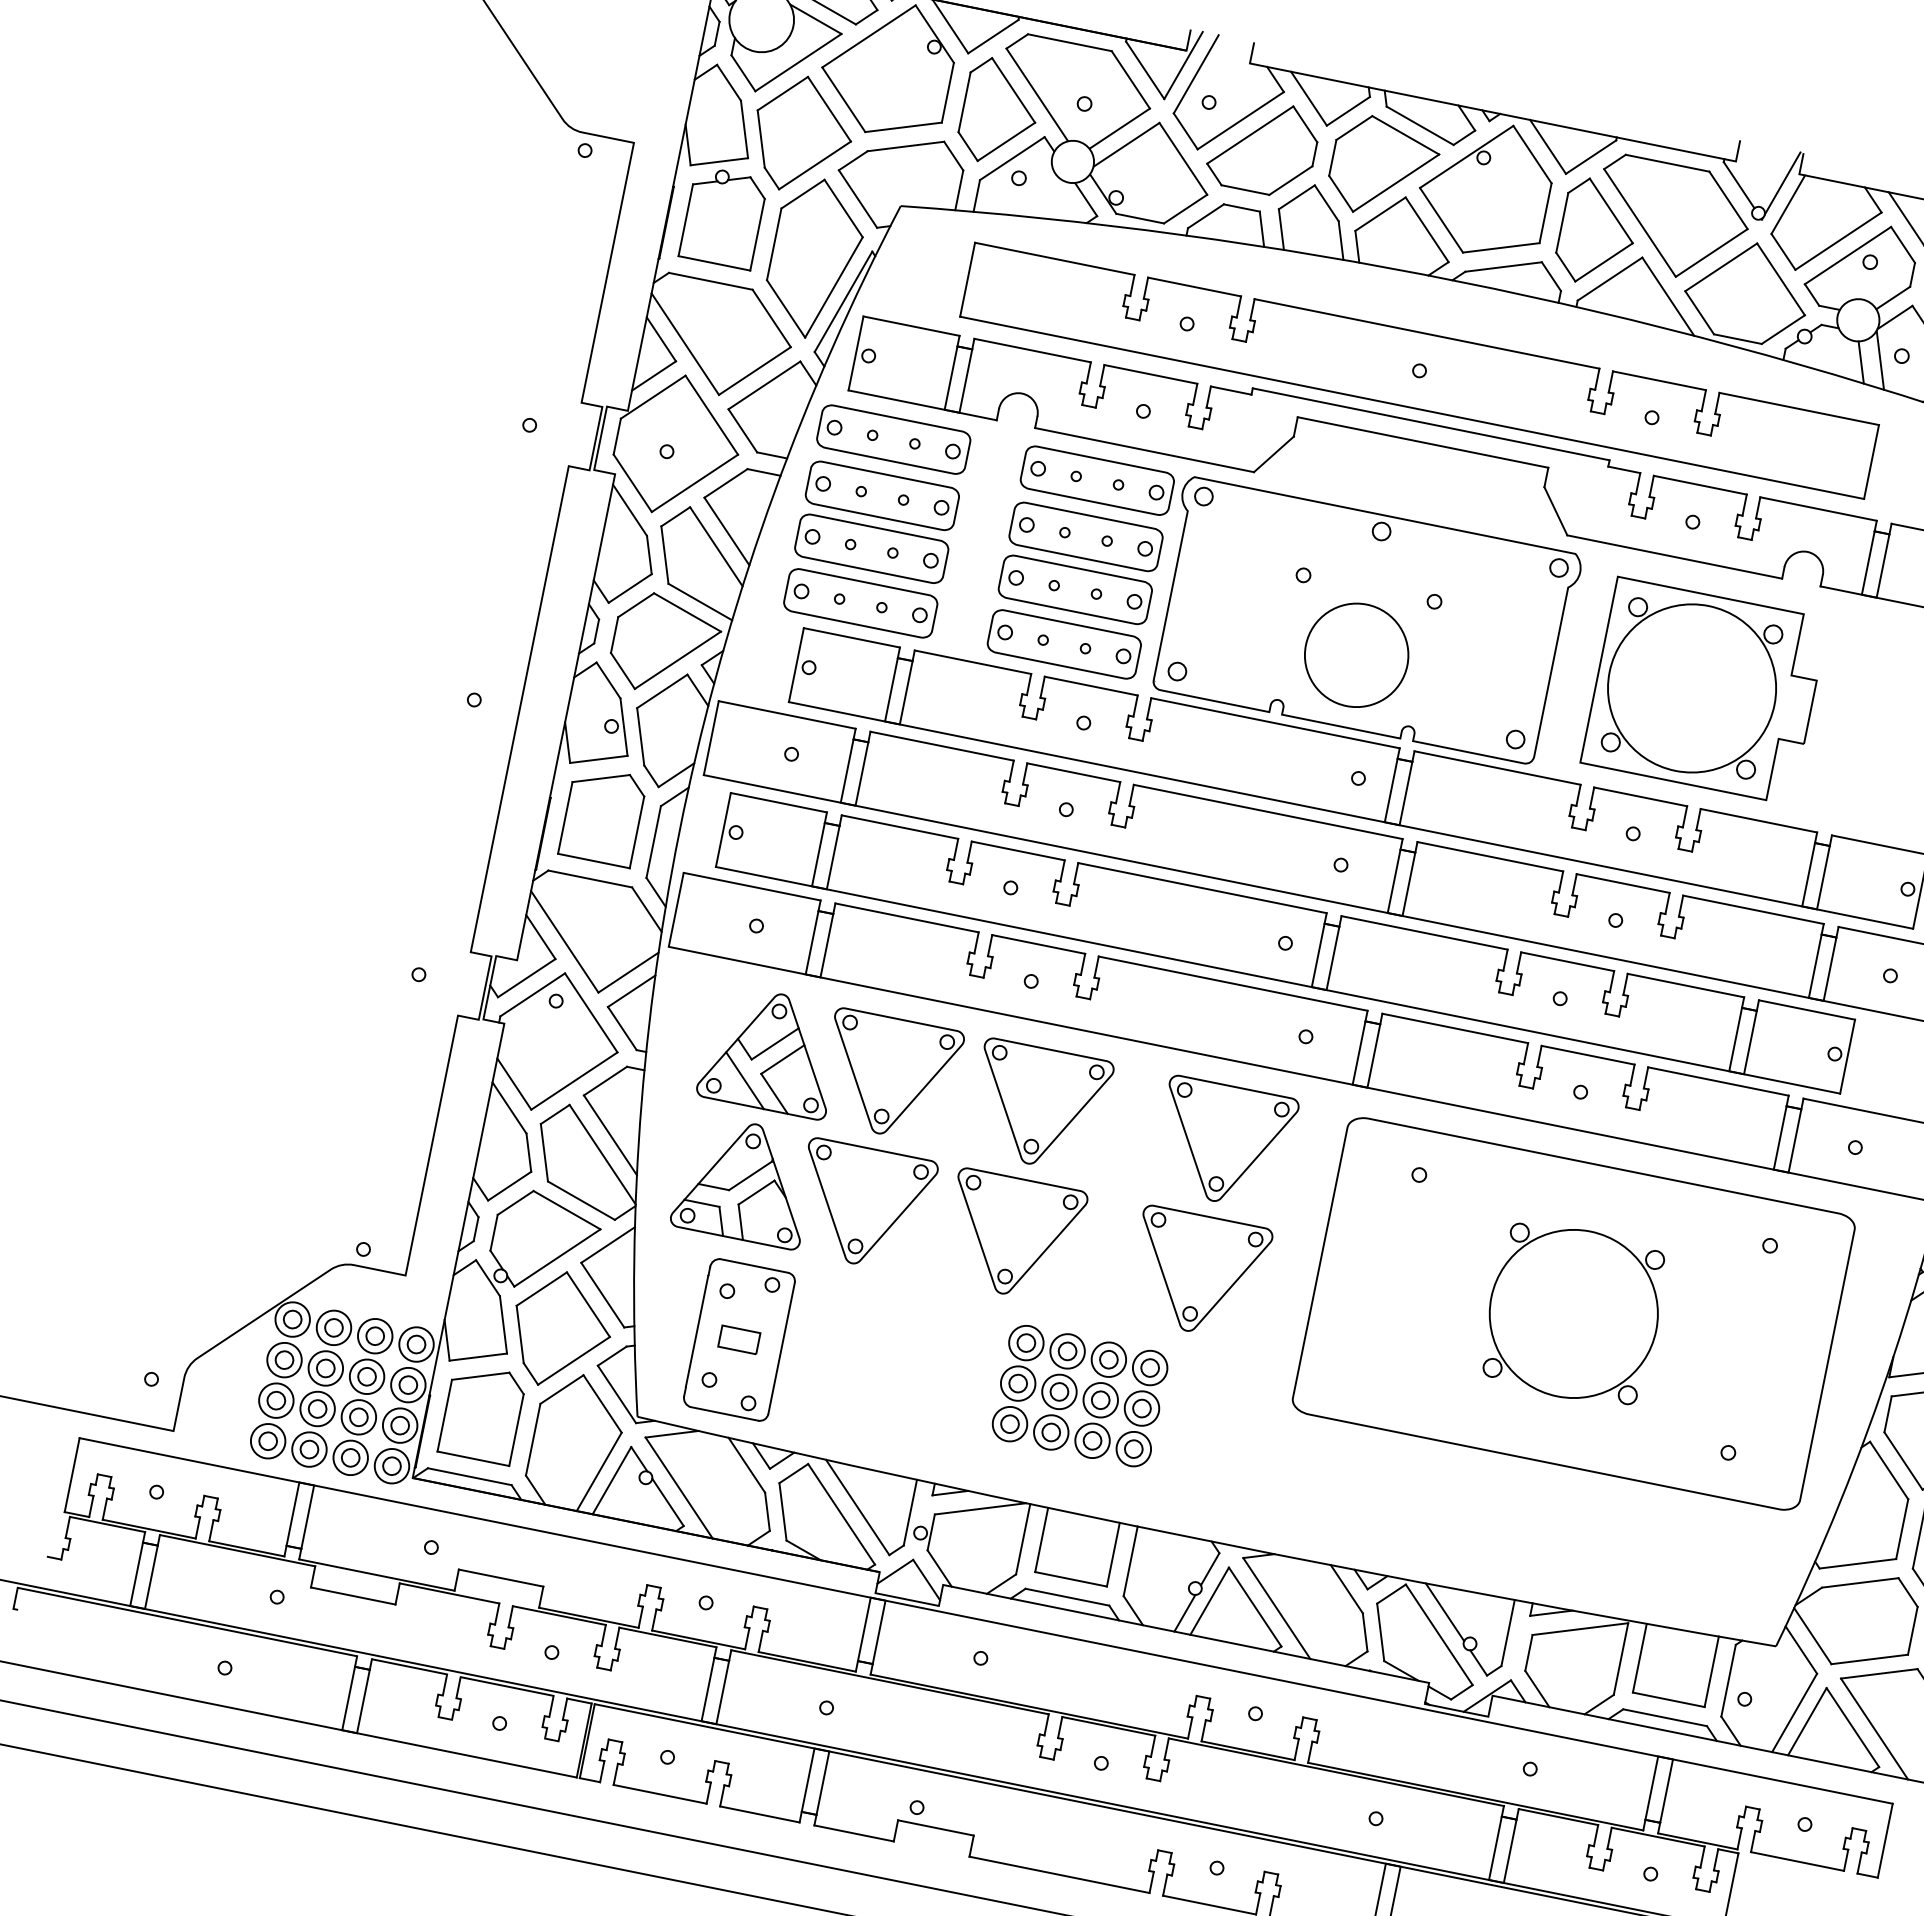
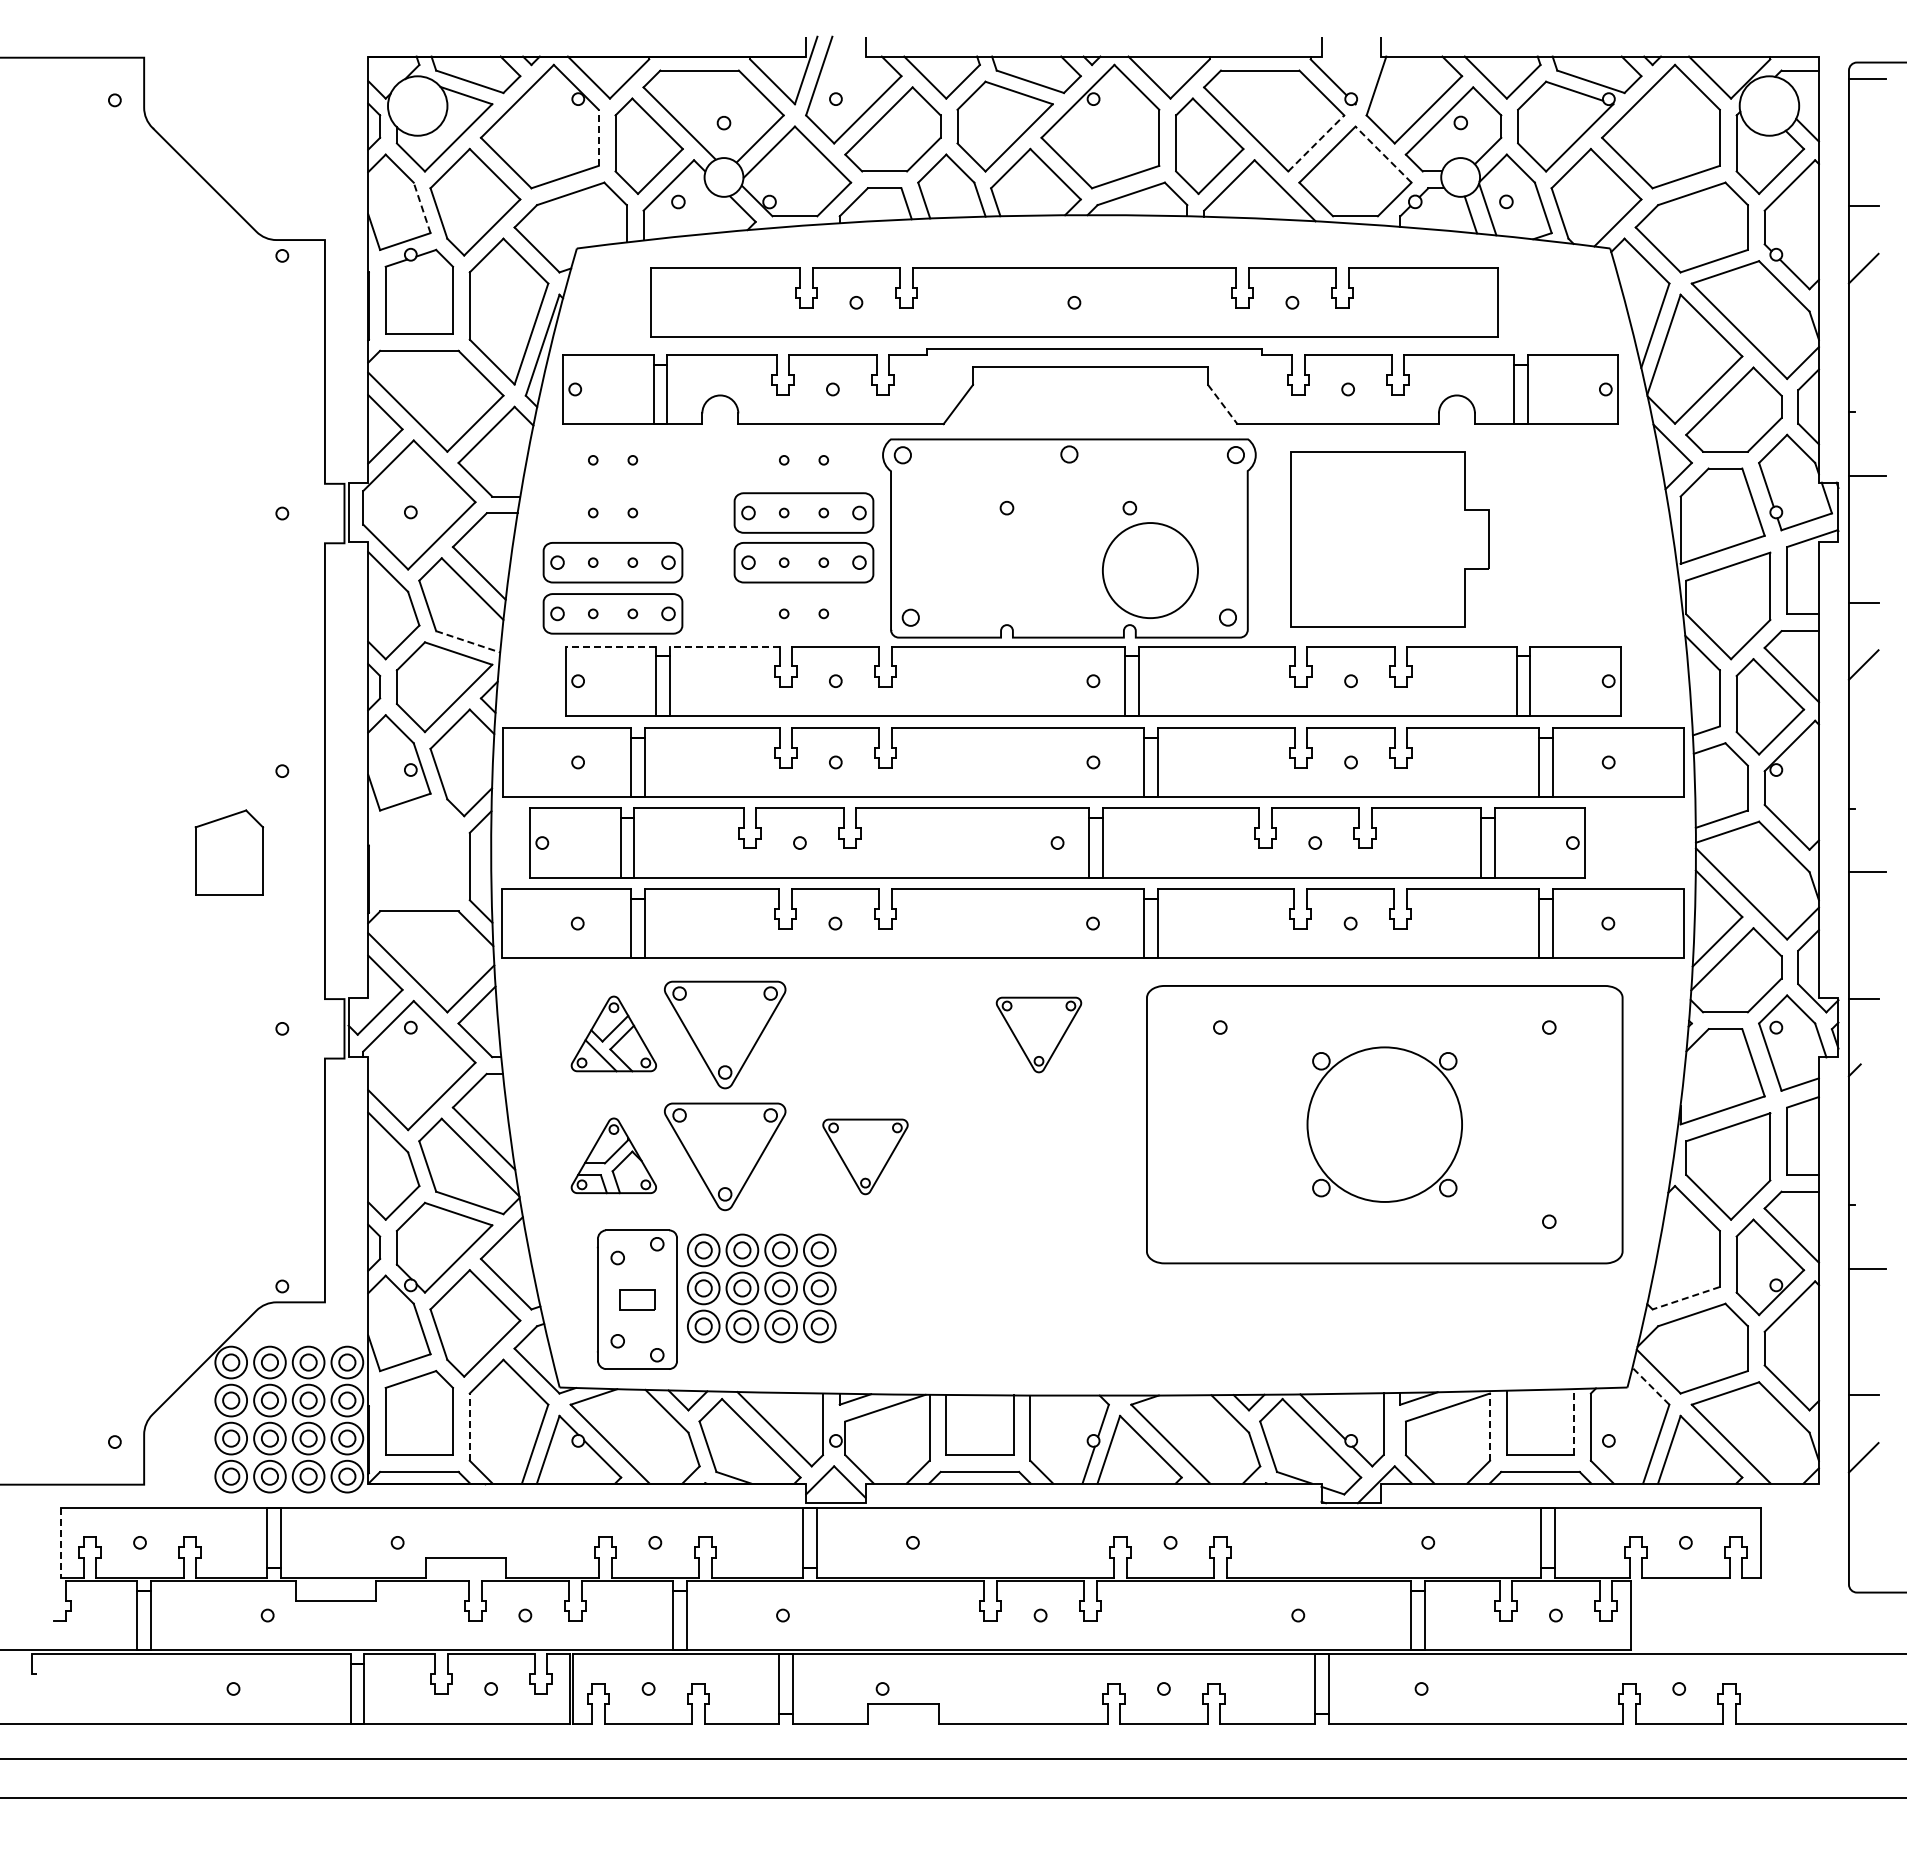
line: (947, 92) -> (598, 137), solid -> dashed
line: (744, 129) -> (422, 207), solid -> dashed
line: (1782, 183) -> (1367, 67), removed
line: (1711, 253) -> (1316, 143), solid -> dashed
line: (1781, 279) -> (1383, 154), solid -> dashed
part: (893, 438) -> (612, 459), removed
part: (1097, 479) -> (803, 459), removed
part: (881, 495) -> (612, 512), removed
line: (1555, 511) -> (1222, 404), solid -> dashed
line: (700, 601) -> (468, 641), solid -> dashed
line: (851, 637) -> (610, 646), solid -> dashed
part: (1063, 643) -> (803, 613), removed
part: (1356, 655) -> (1150, 570), moved
line: (972, 662) -> (724, 646), solid -> dashed
part: (1691, 688) -> (1377, 539), removed
part: (603, 816) -> (229, 852), moved
part: (771, 1050) -> (613, 1033), size x0.7
part: (1039, 1106) -> (865, 1034), removed
part: (1223, 1143) -> (1038, 1034), size x0.7
part: (744, 1180) -> (613, 1155), size x0.7
part: (1013, 1236) -> (865, 1156), size x0.7
part: (1197, 1273) -> (1038, 1156), removed
part: (1079, 1396) -> (761, 1288), moved
line: (532, 1440) -> (469, 1427), solid -> dashed
line: (71, 1474) -> (60, 1542), solid -> dashed
line: (1857, 1563) -> (1685, 1298), solid -> dashed
line: (1801, 1649) -> (1650, 1385), solid -> dashed
line: (1621, 1659) -> (1490, 1427), solid -> dashed
line: (1712, 1671) -> (1574, 1421), solid -> dashed

